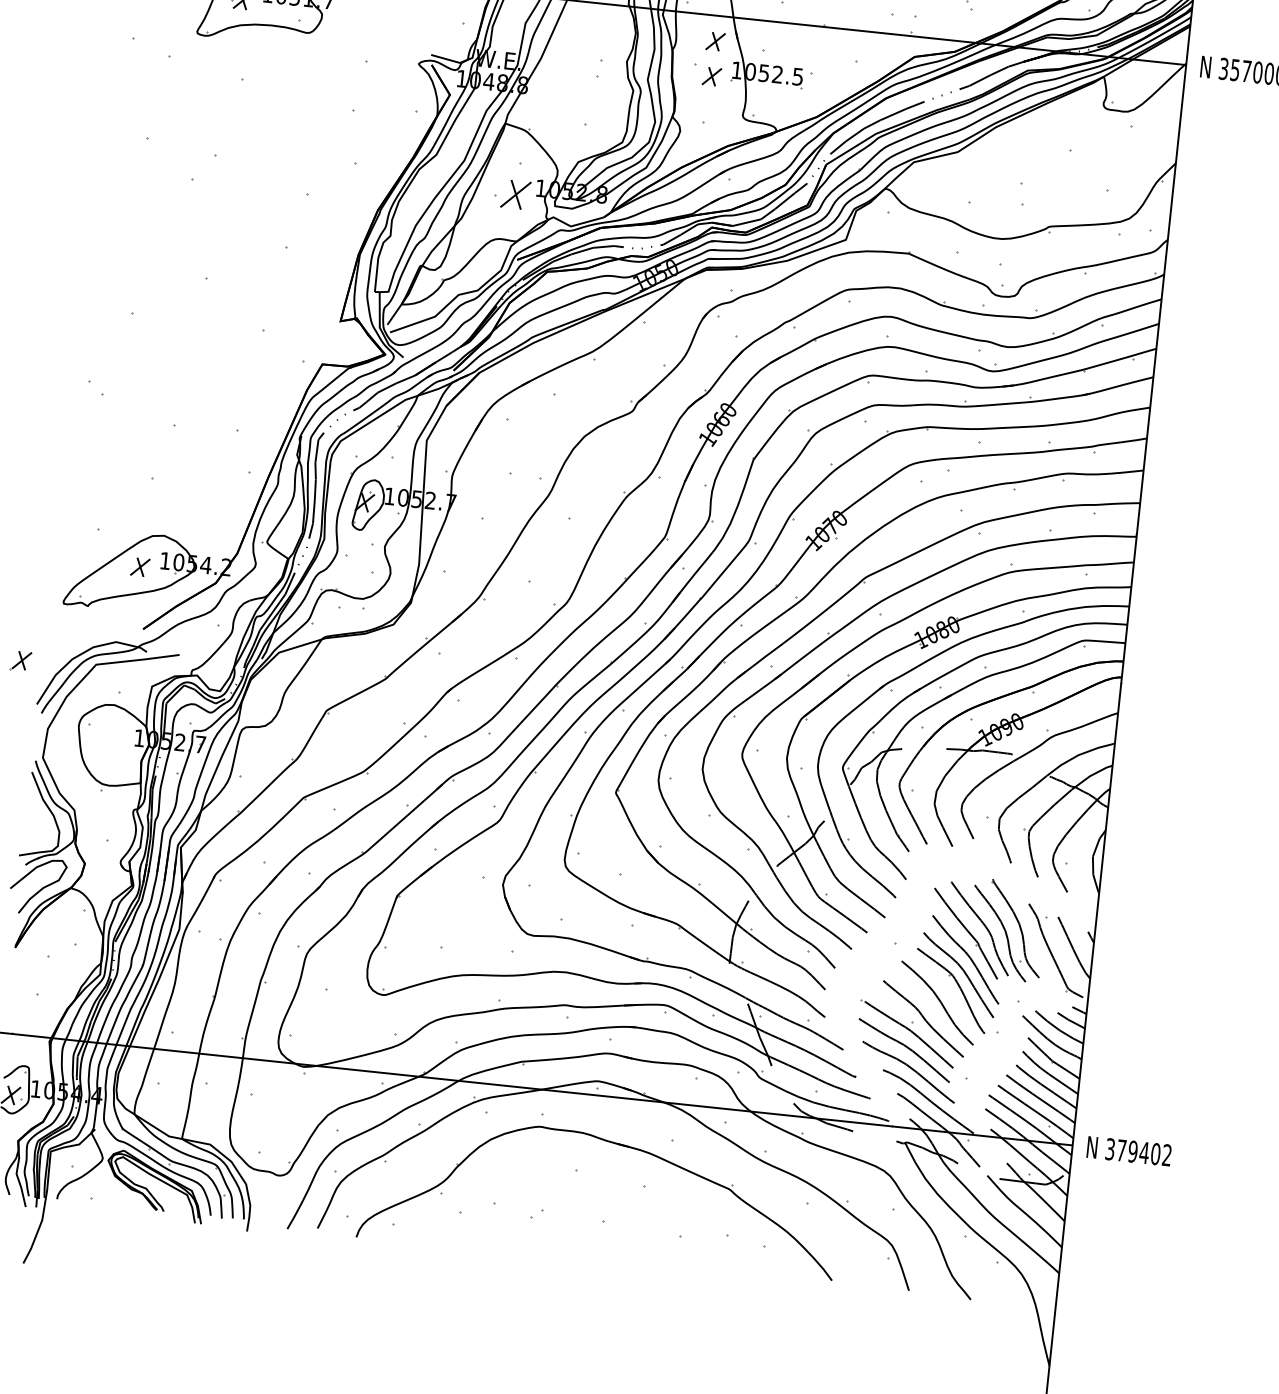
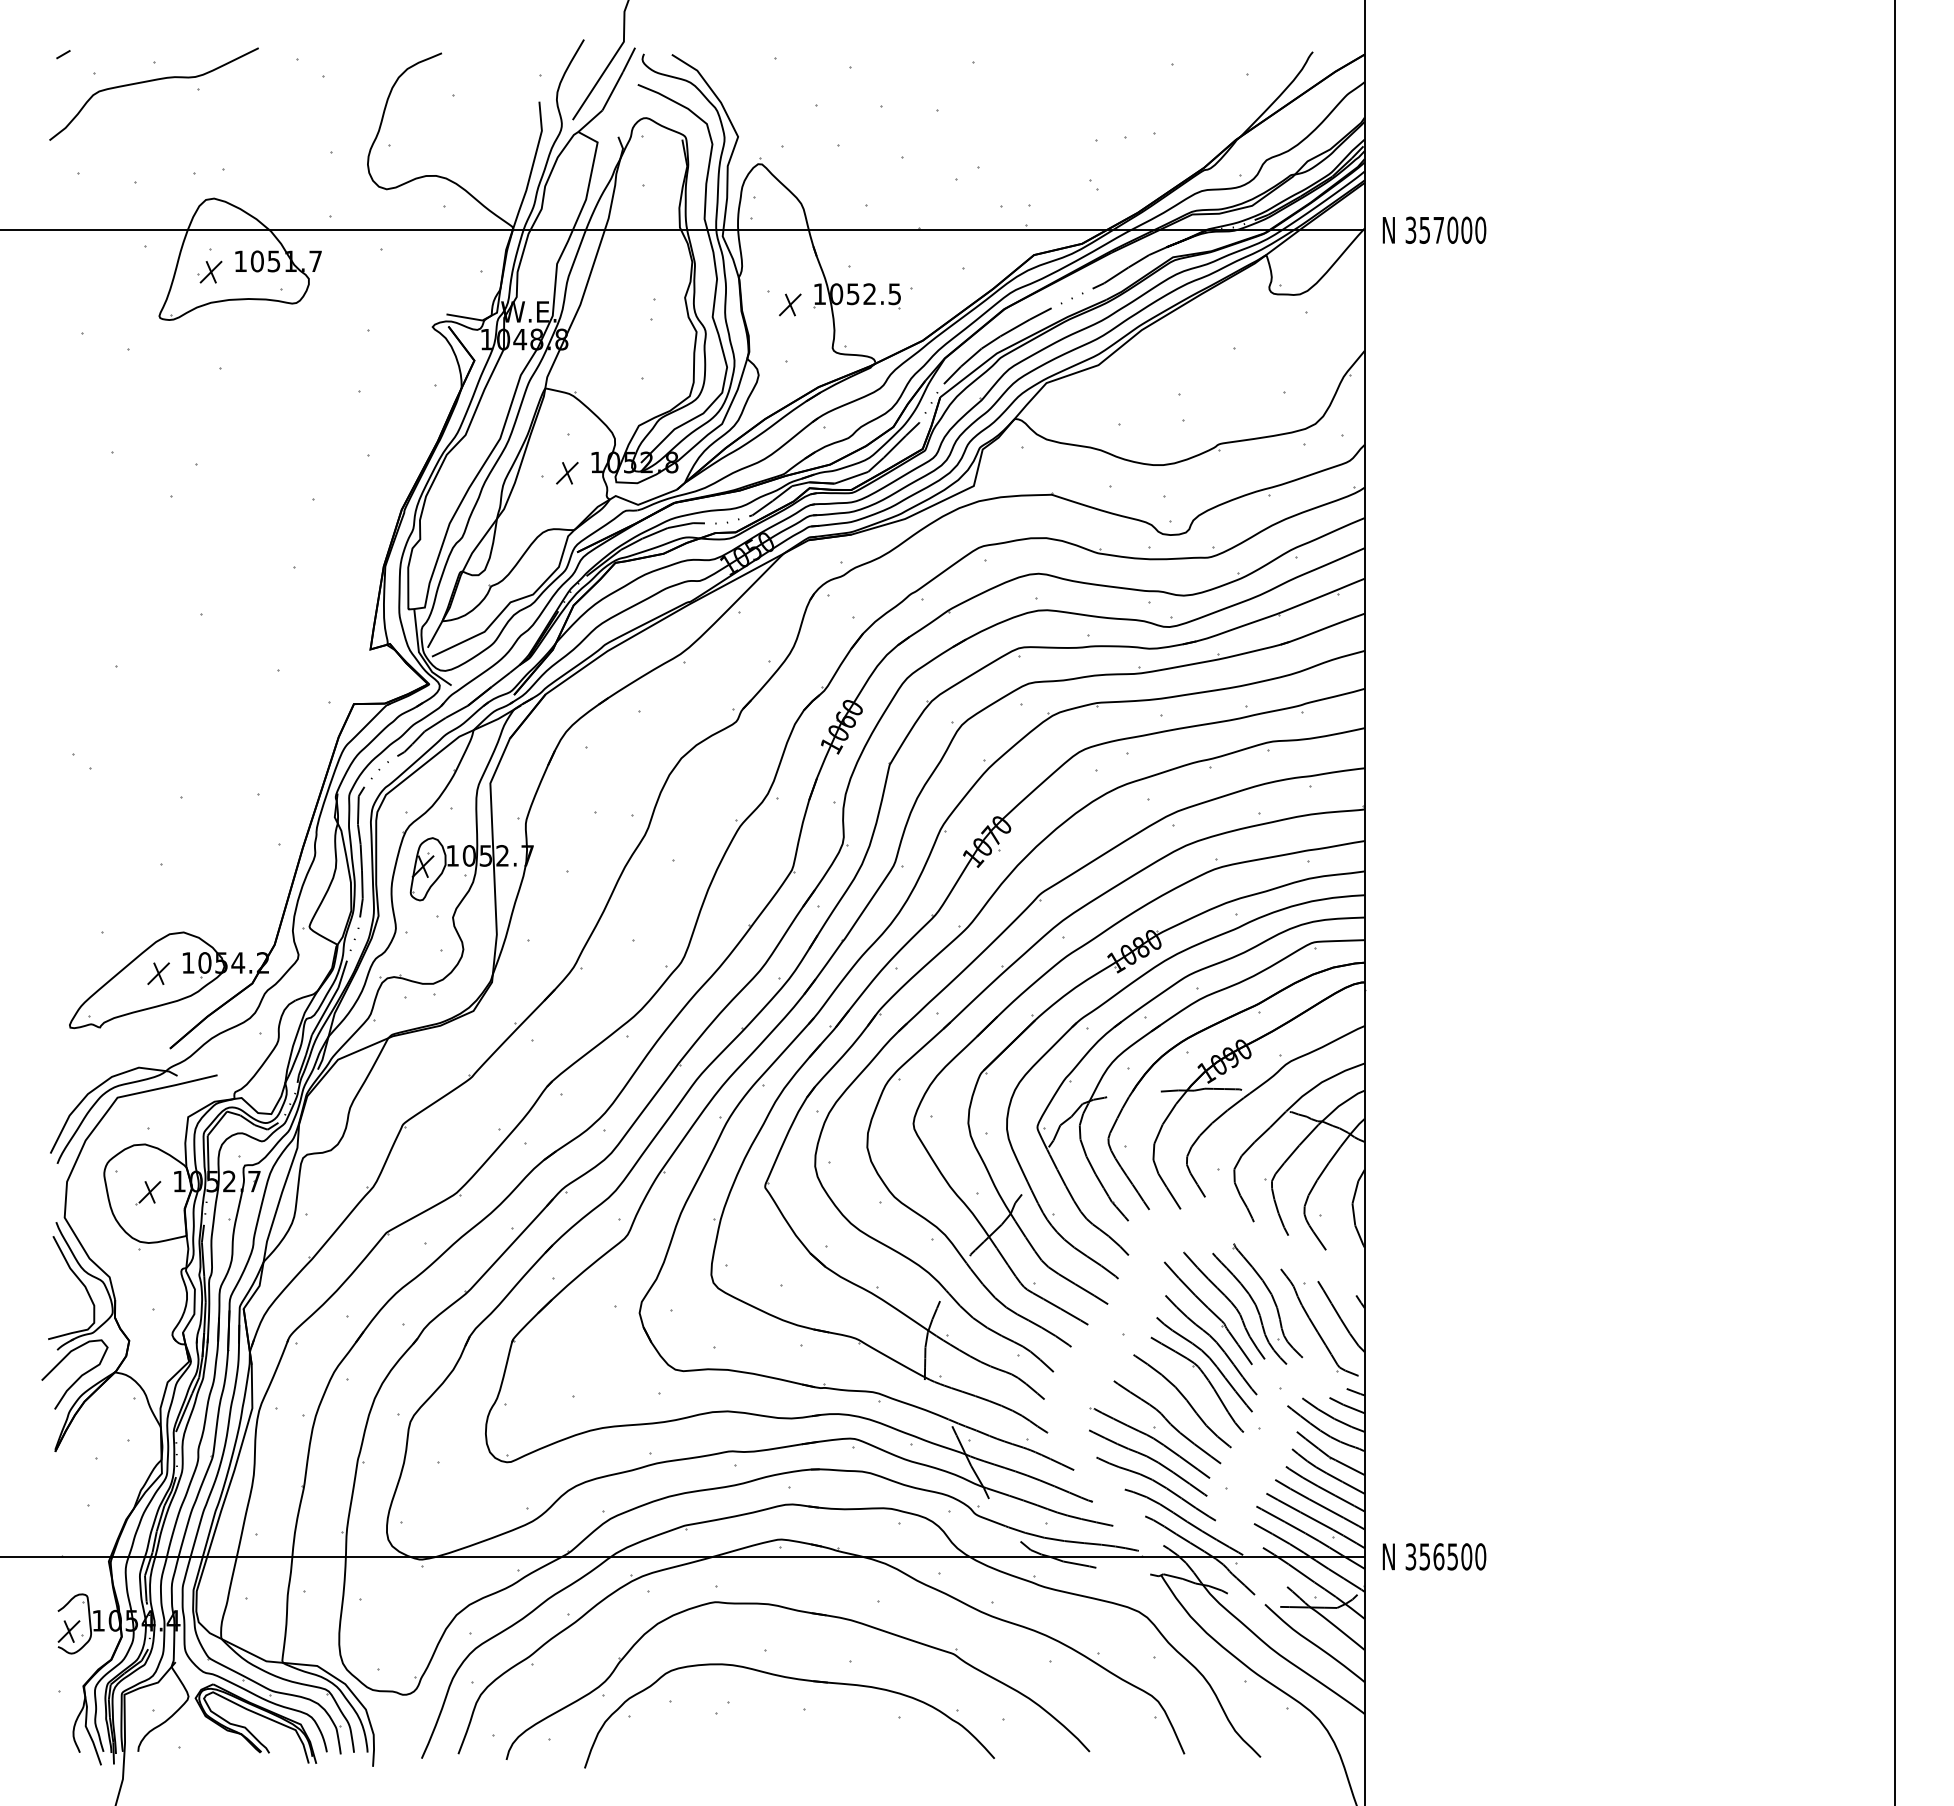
part: (715, 41) -> (790, 261), removed
part: (516, 194) -> (567, 472), size x0.62
part: (20, 661) -> (148, 1193), moved
text: (1144, 1152) -> (1452, 1556), 379402 -> 356500
part: (596, 1196) -> (792, 1679), added

